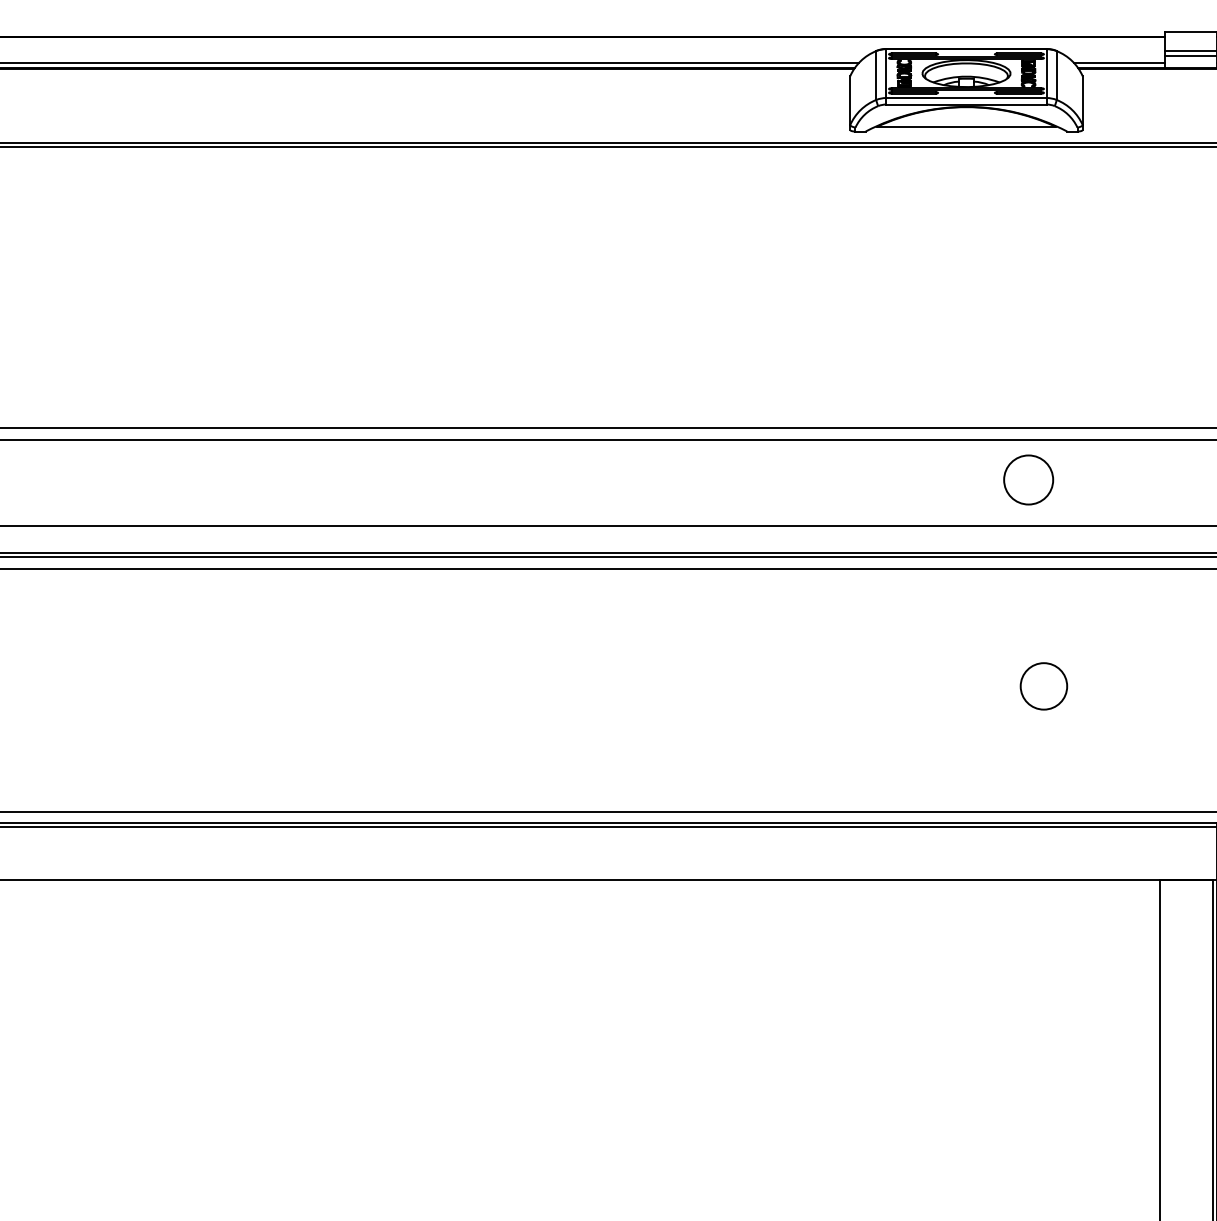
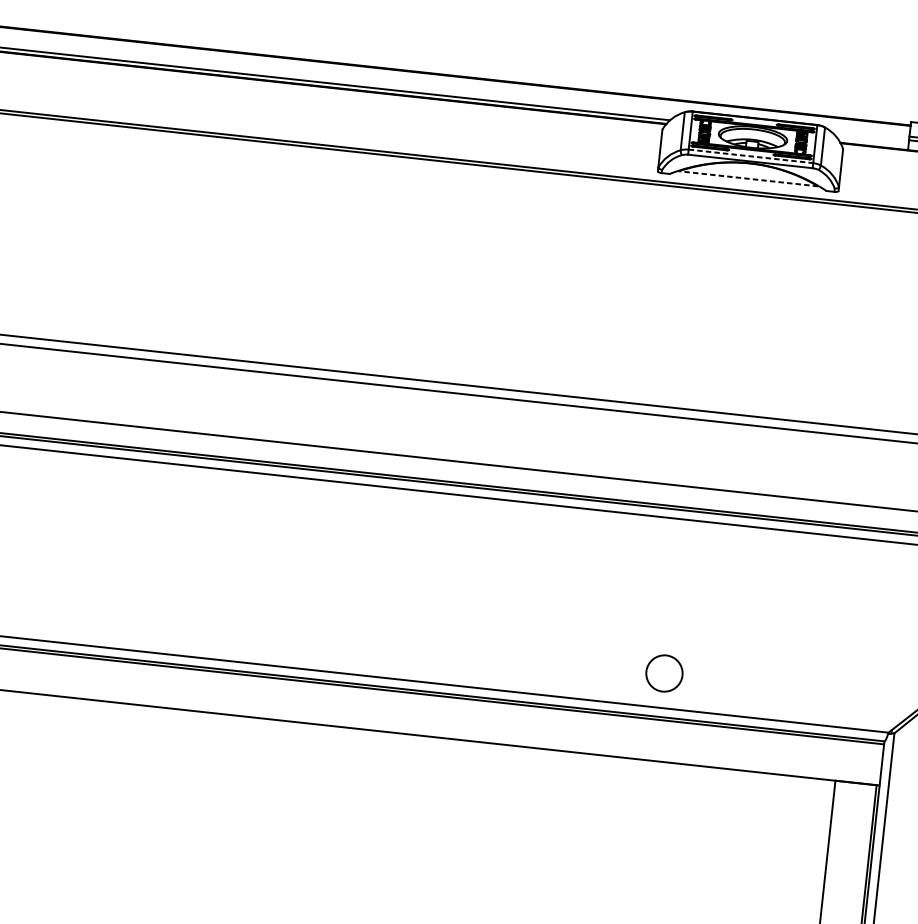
line: (1119, 63) -> (872, 142), removed
line: (966, 98) -> (750, 156), solid -> dashed
line: (966, 126) -> (748, 178), solid -> dashed
circle: (1028, 479) -> (766, 458), removed
circle: (1043, 686) -> (664, 673), moved

